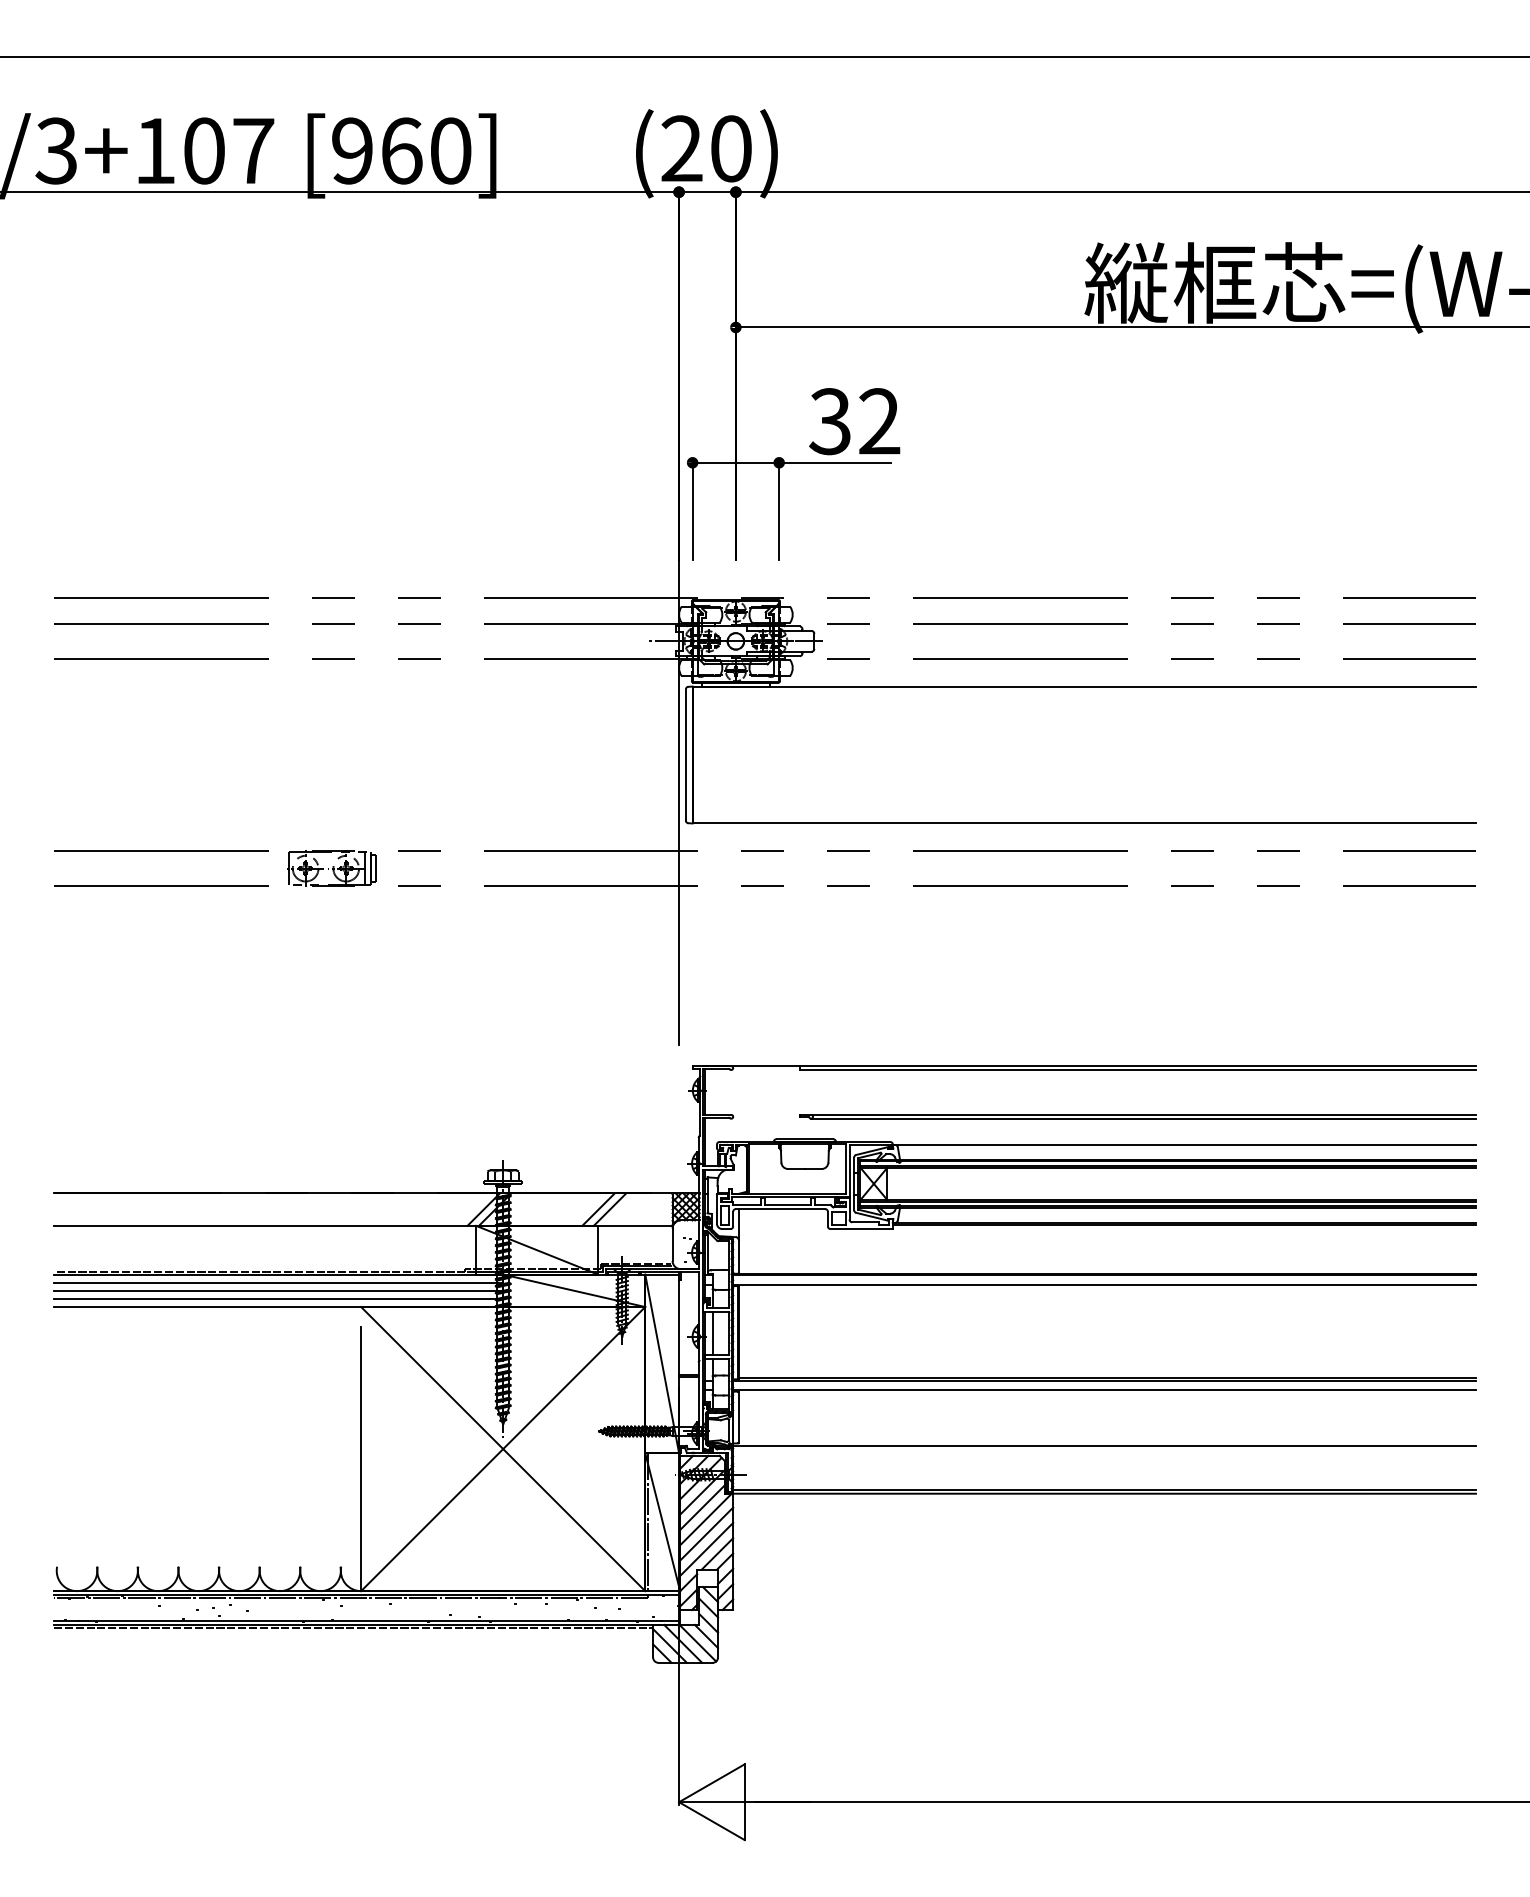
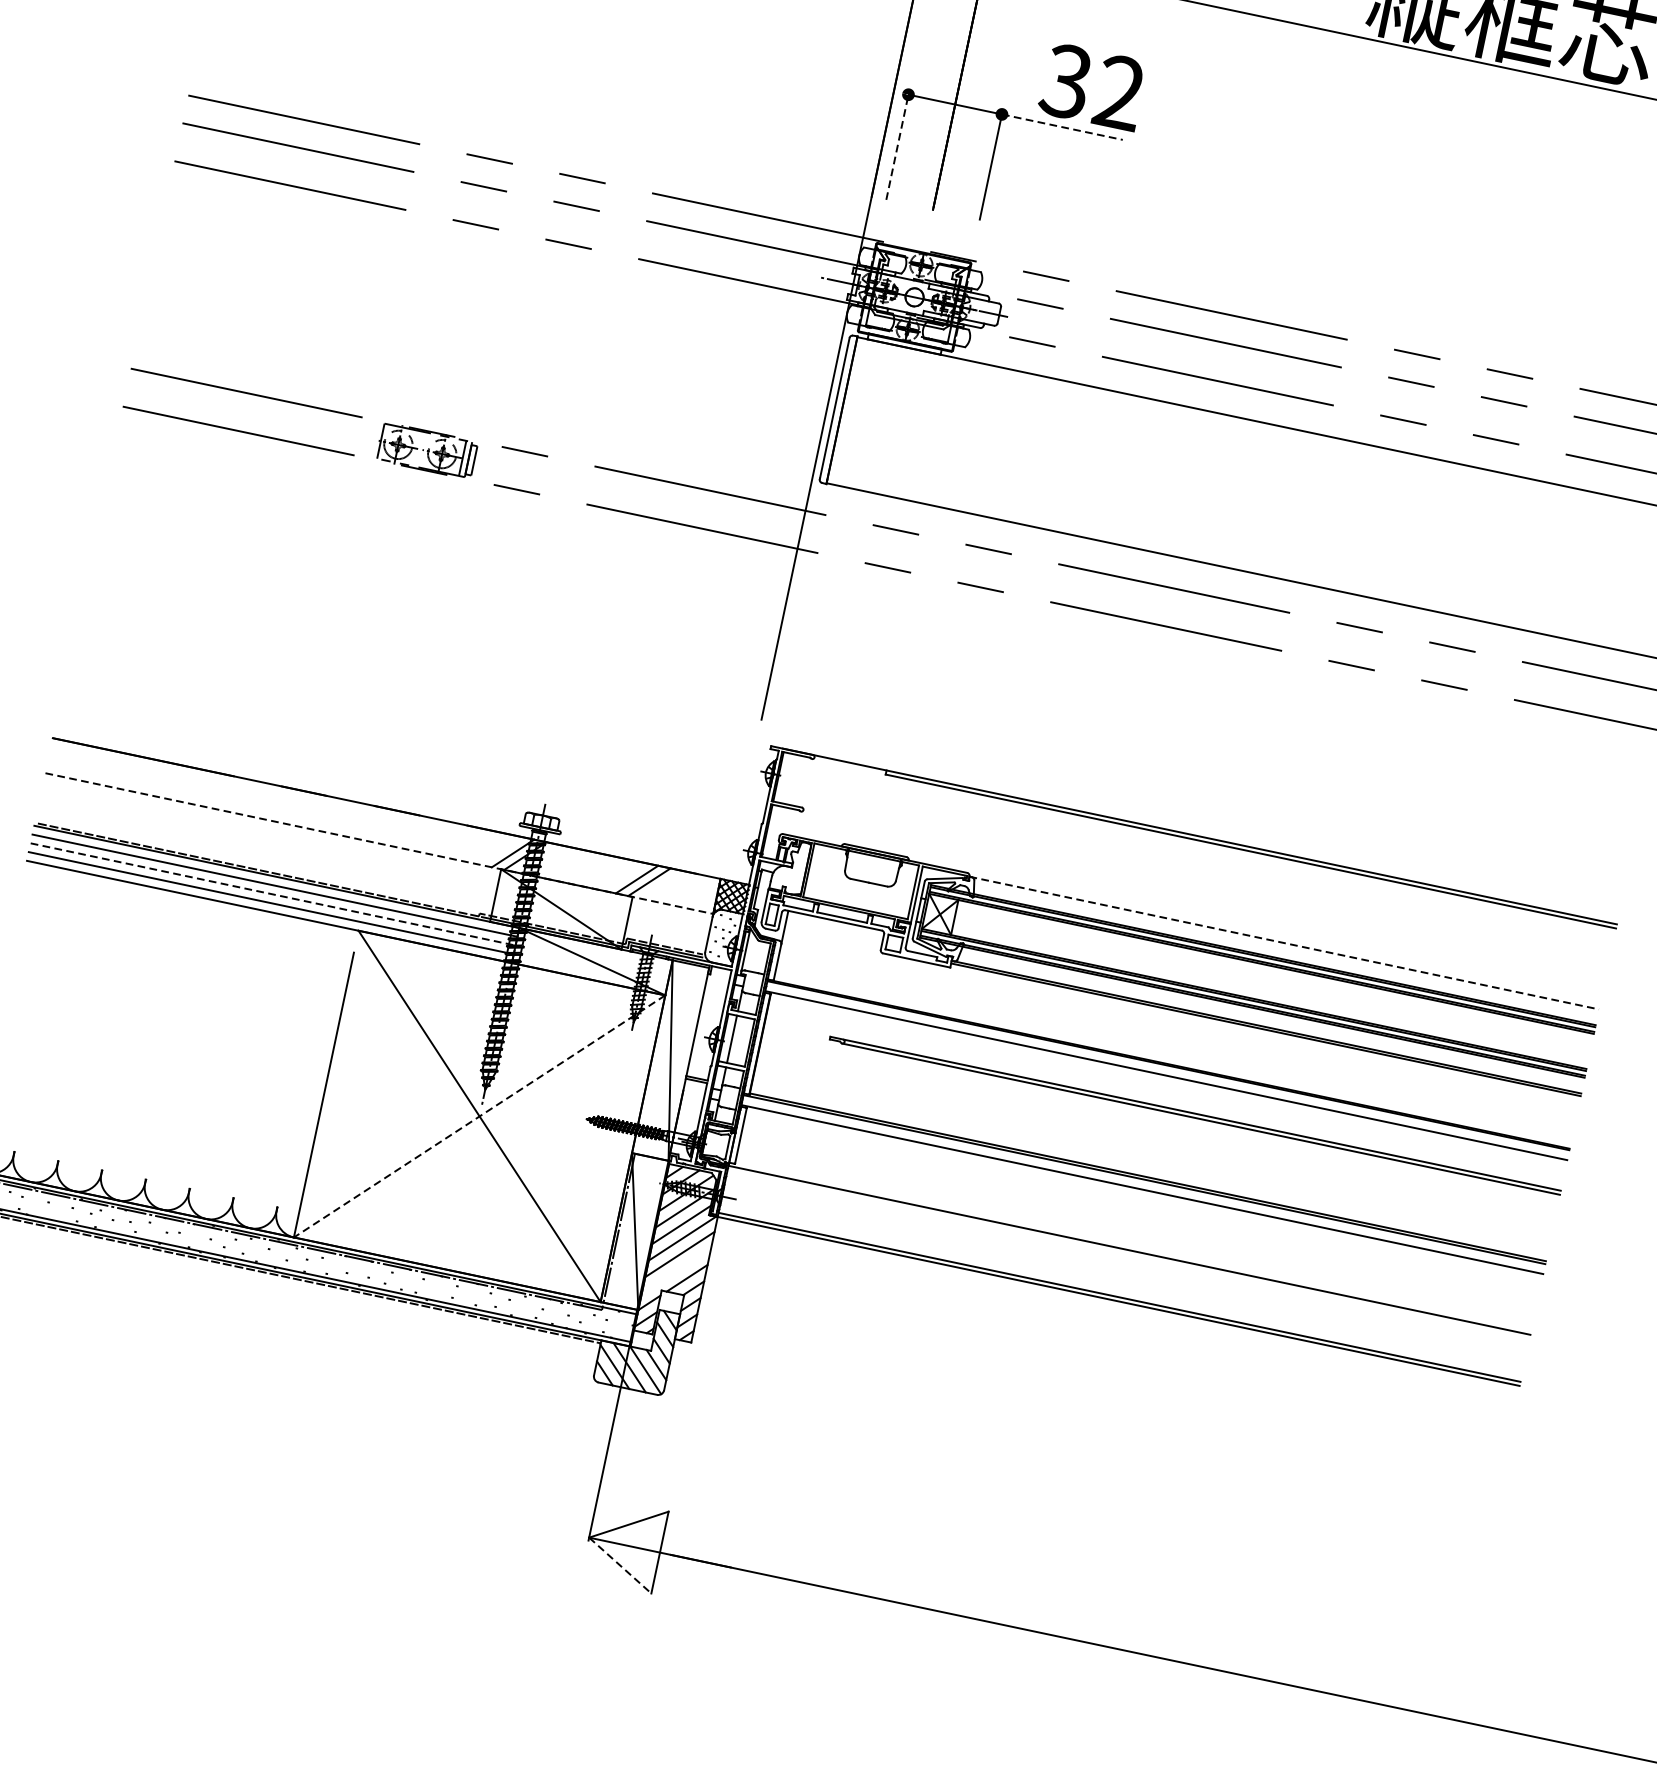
line: (835, 462) -> (1062, 126), solid -> dashed
line: (692, 509) -> (897, 145), solid -> dashed
part: (1137, 1116) -> (1195, 1115), moved
line: (1184, 1144) -> (1284, 942), solid -> dashed
line: (363, 1225) -> (379, 843), solid -> dashed
line: (278, 1290) -> (273, 894), solid -> dashed
line: (503, 1449) -> (479, 1116), solid -> dashed
line: (706, 1548) -> (676, 1270), removed
line: (711, 1821) -> (619, 1565), solid -> dashed

